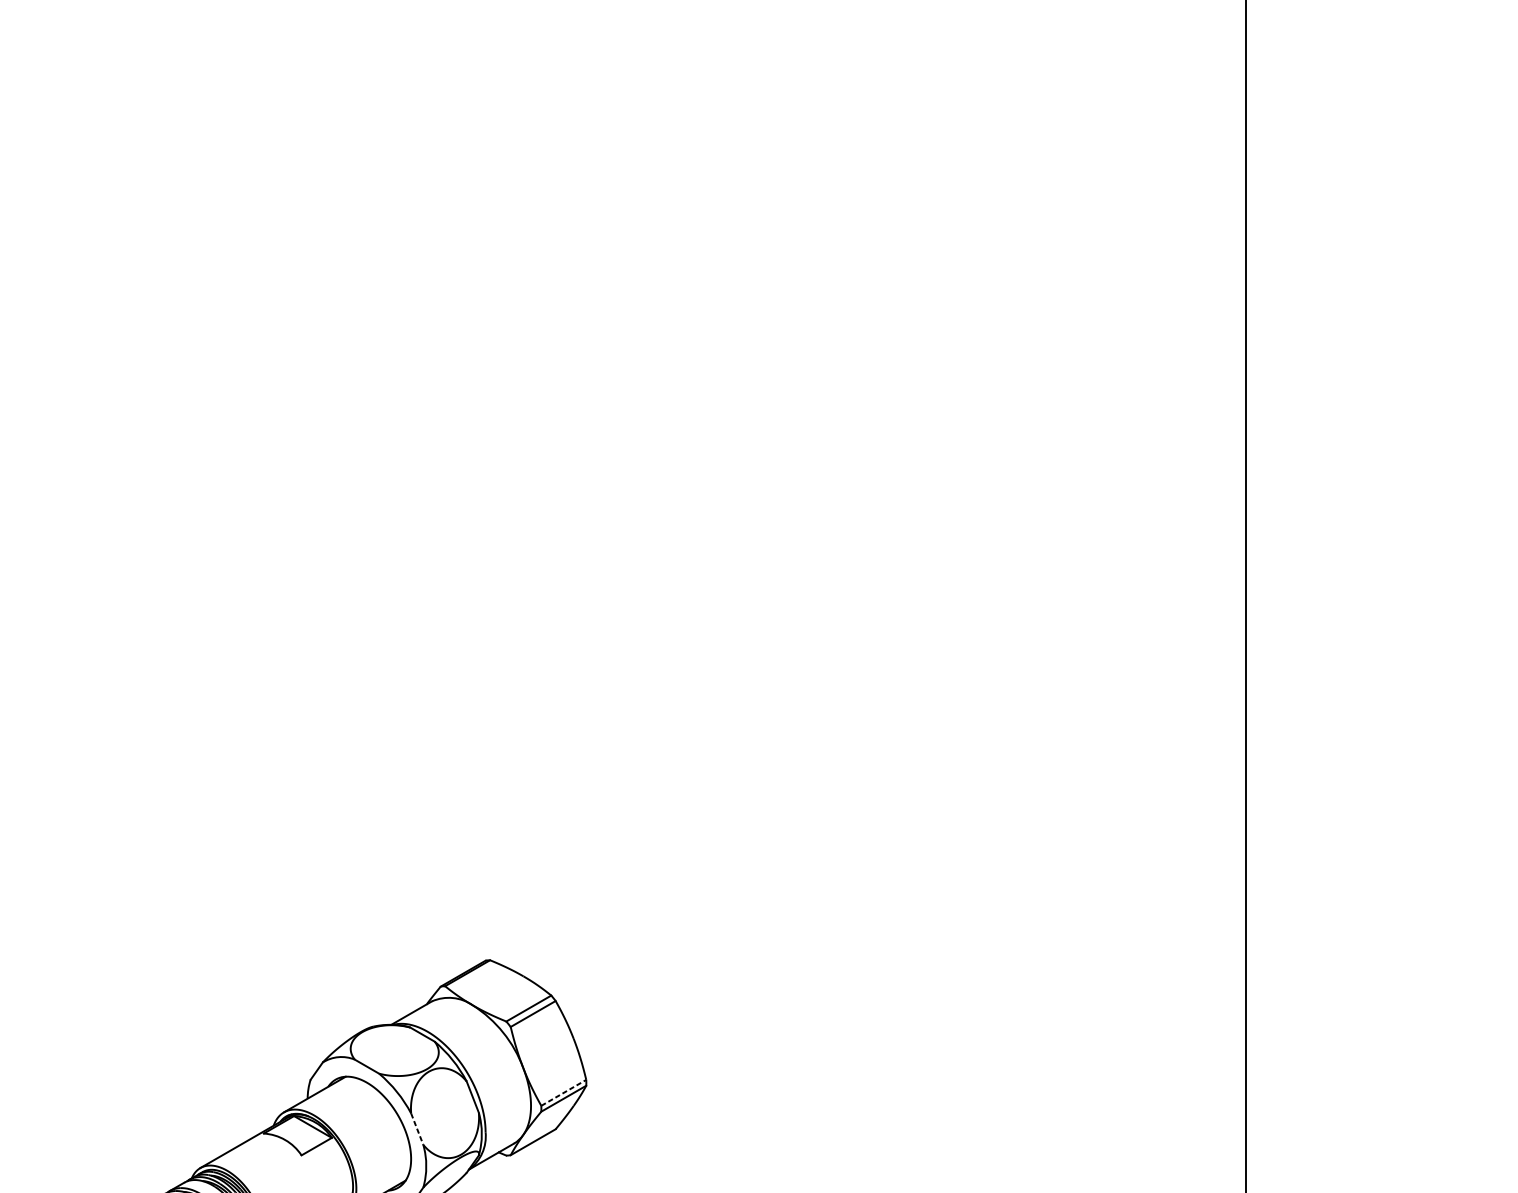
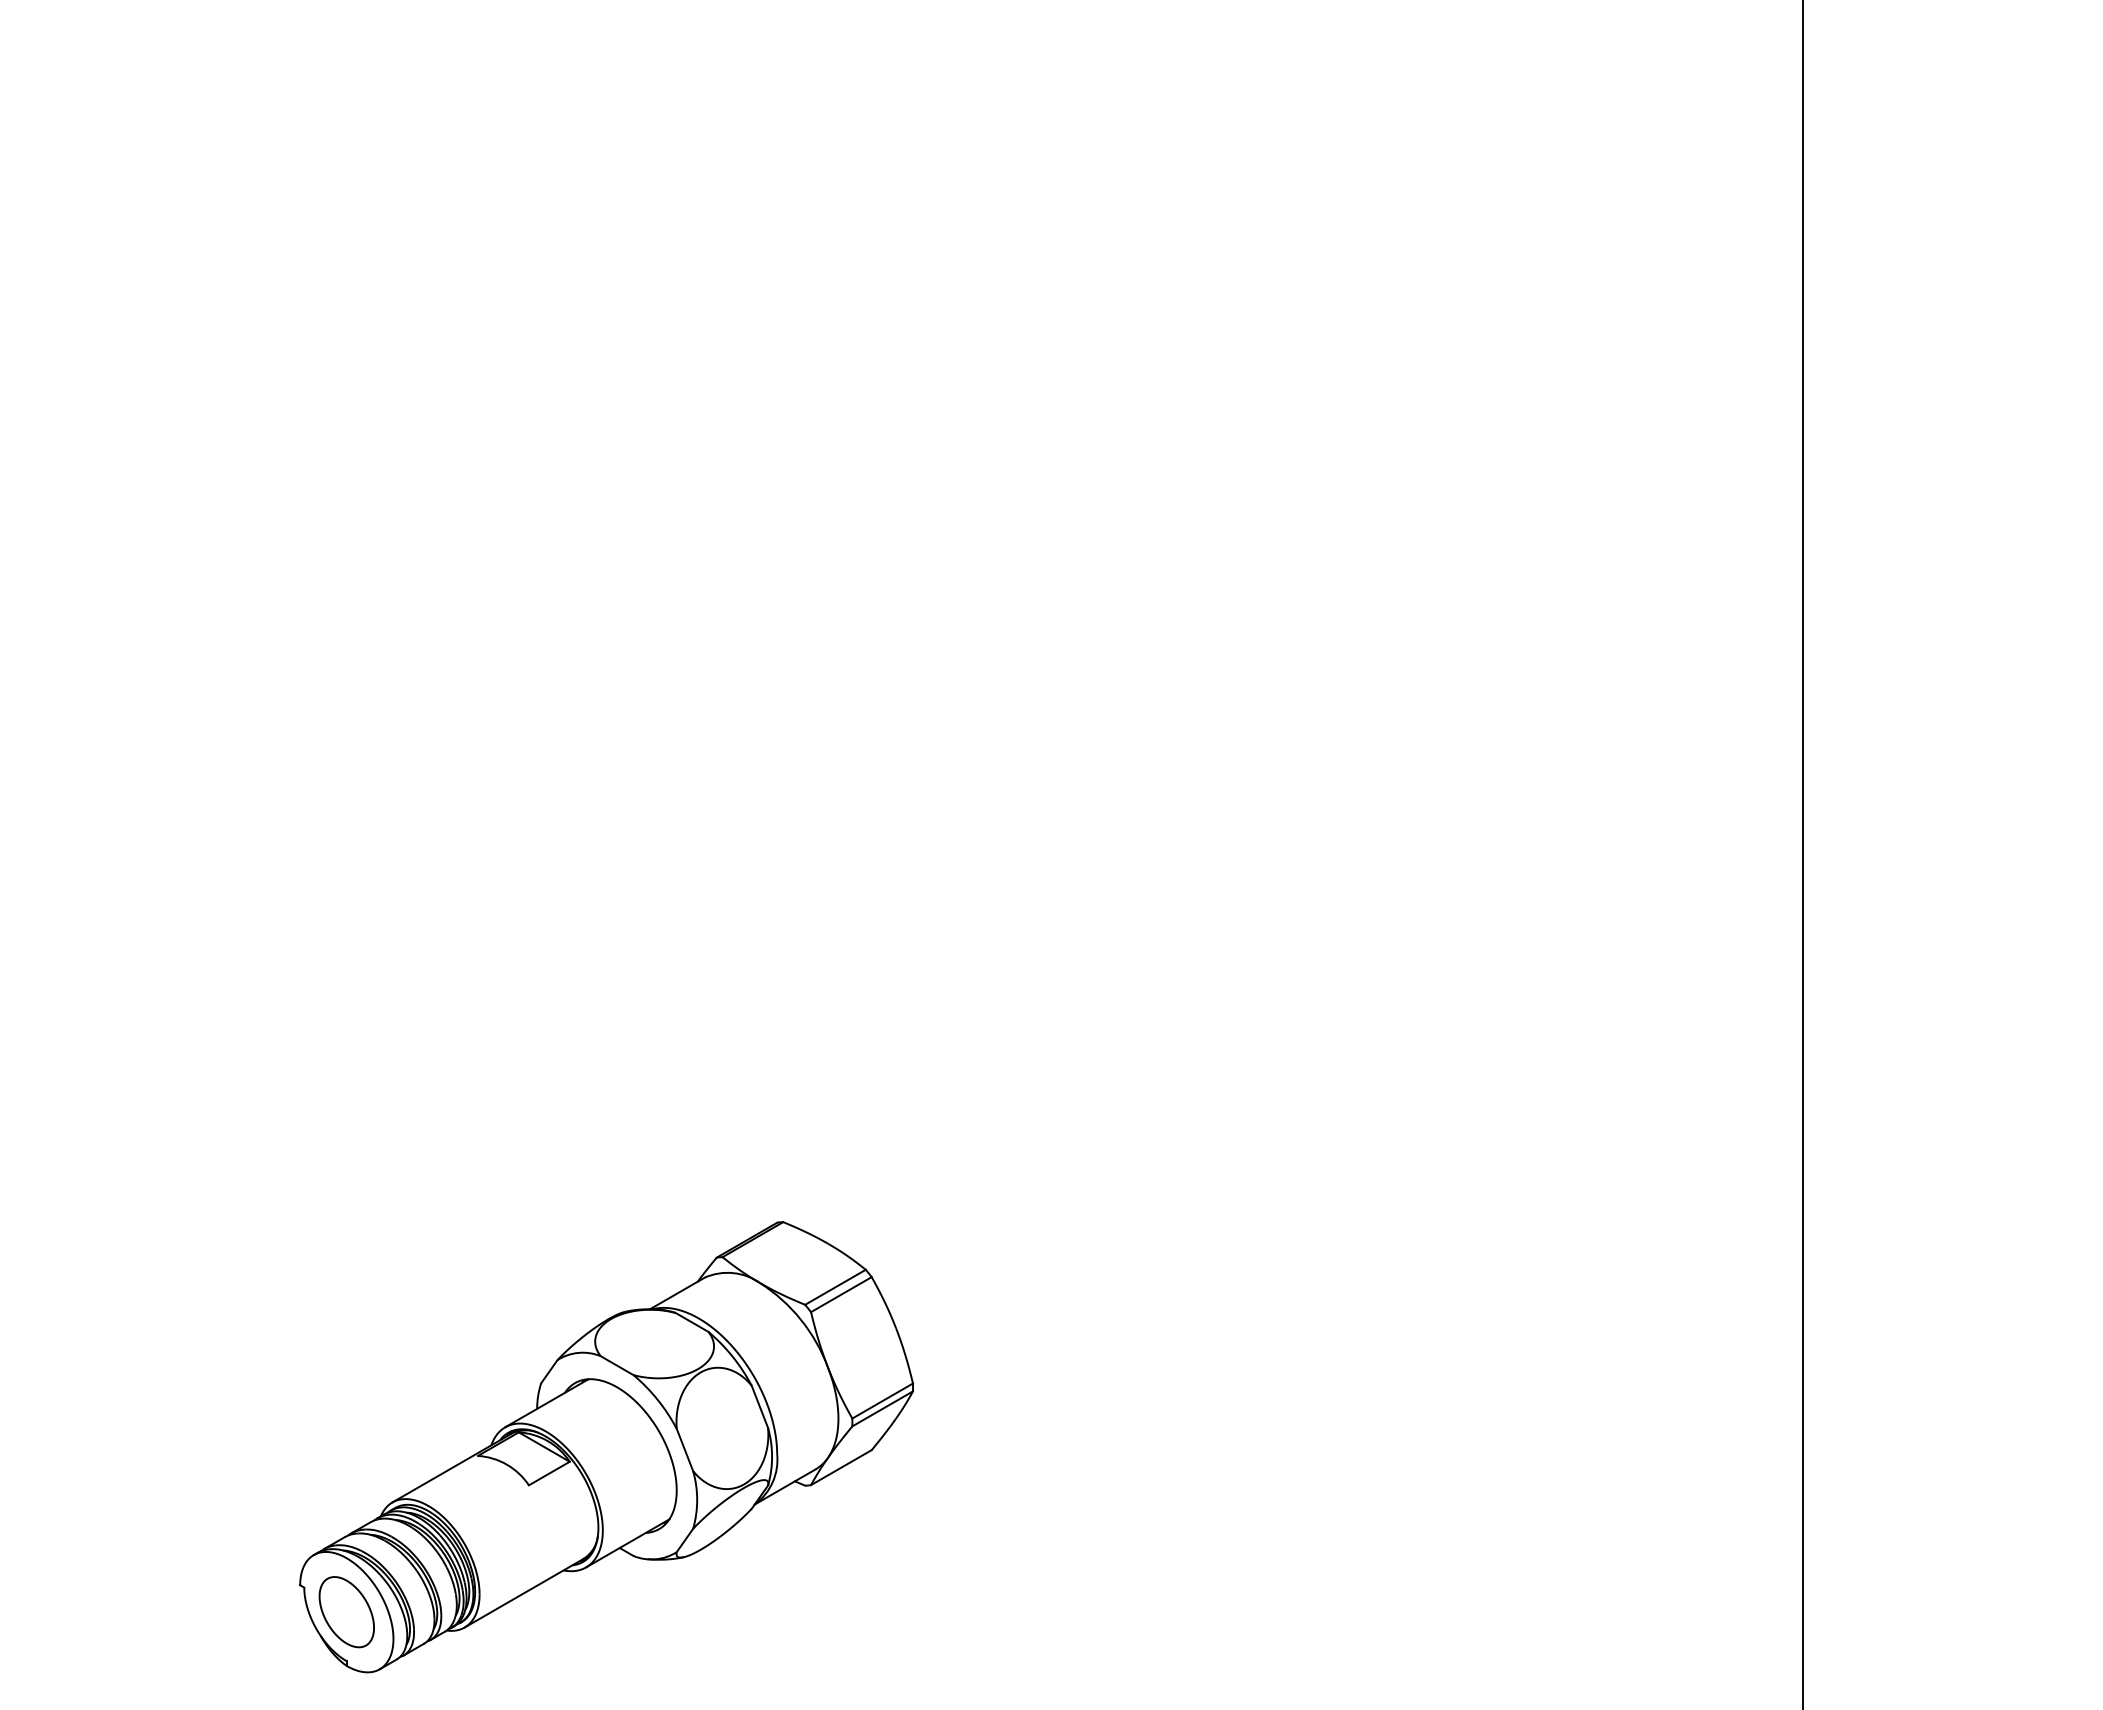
line: (564, 1092) -> (883, 1400), dashed -> solid
line: (416, 1129) -> (684, 1450), dashed -> solid

